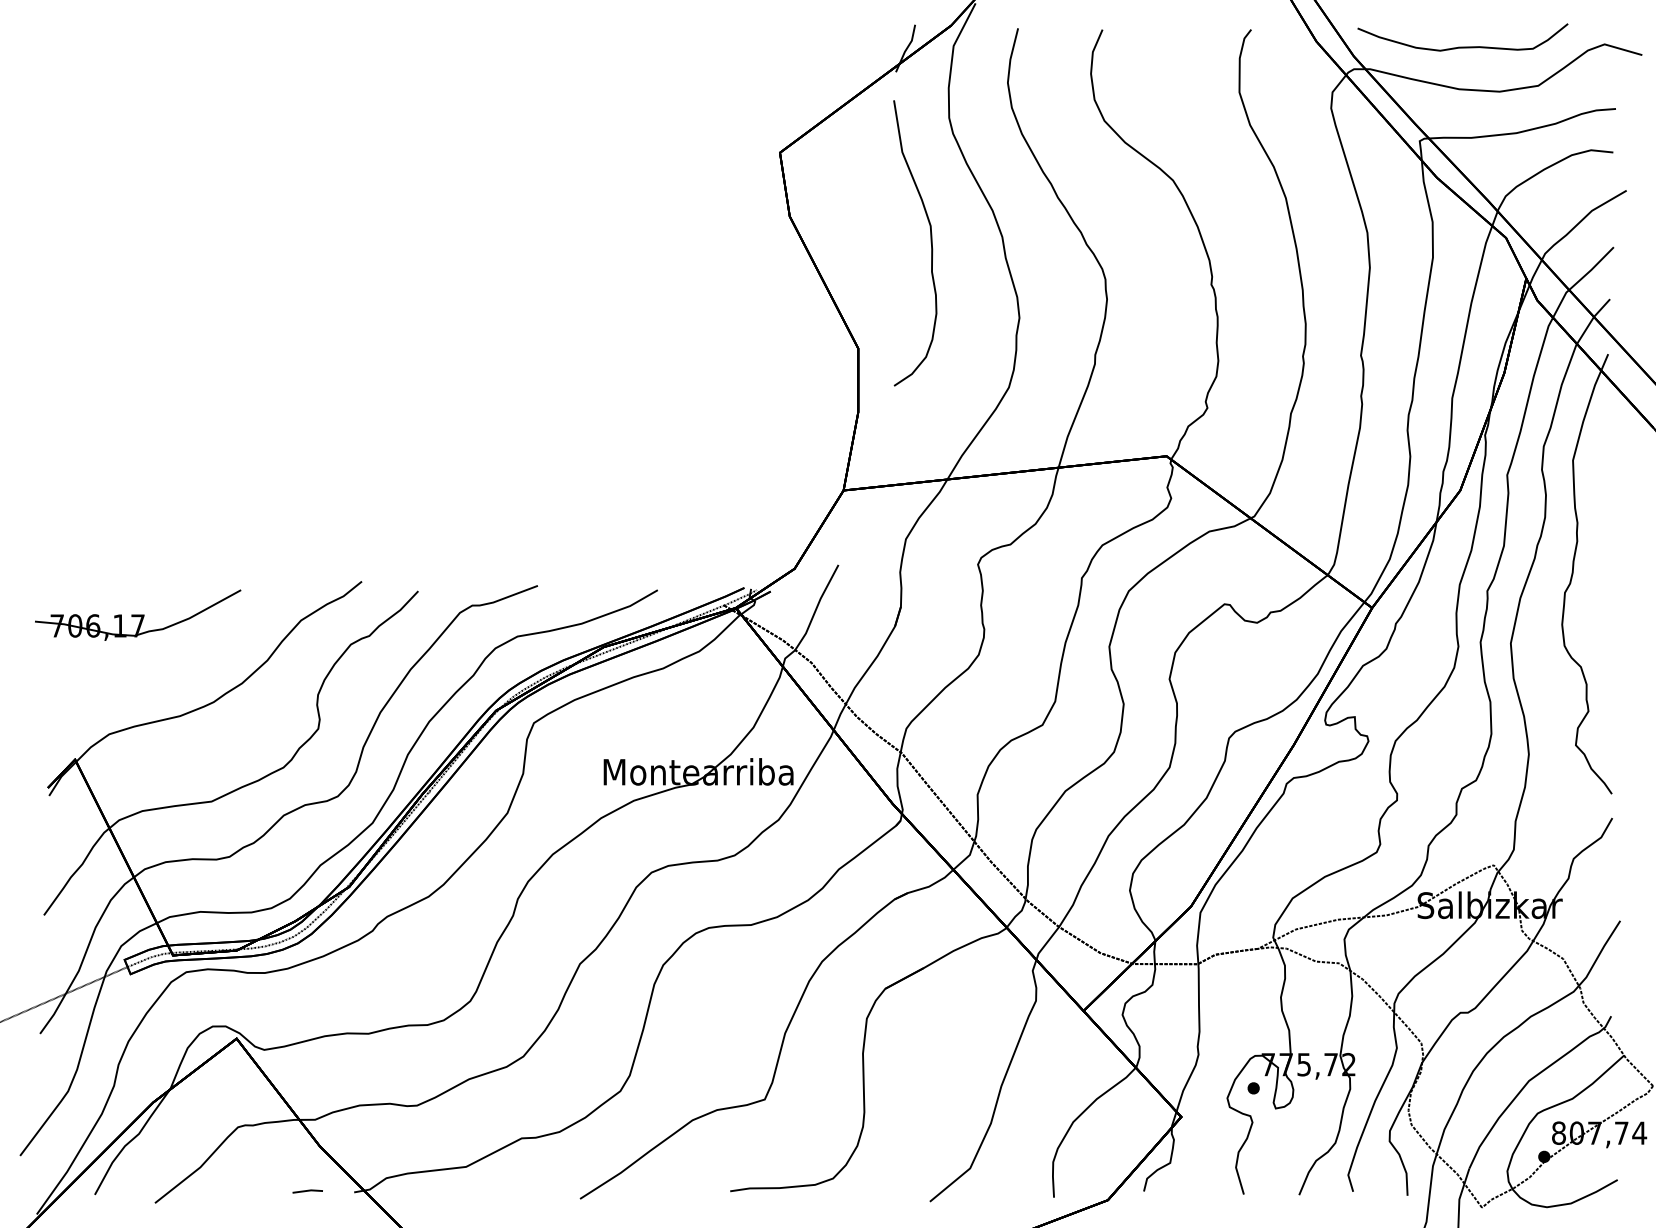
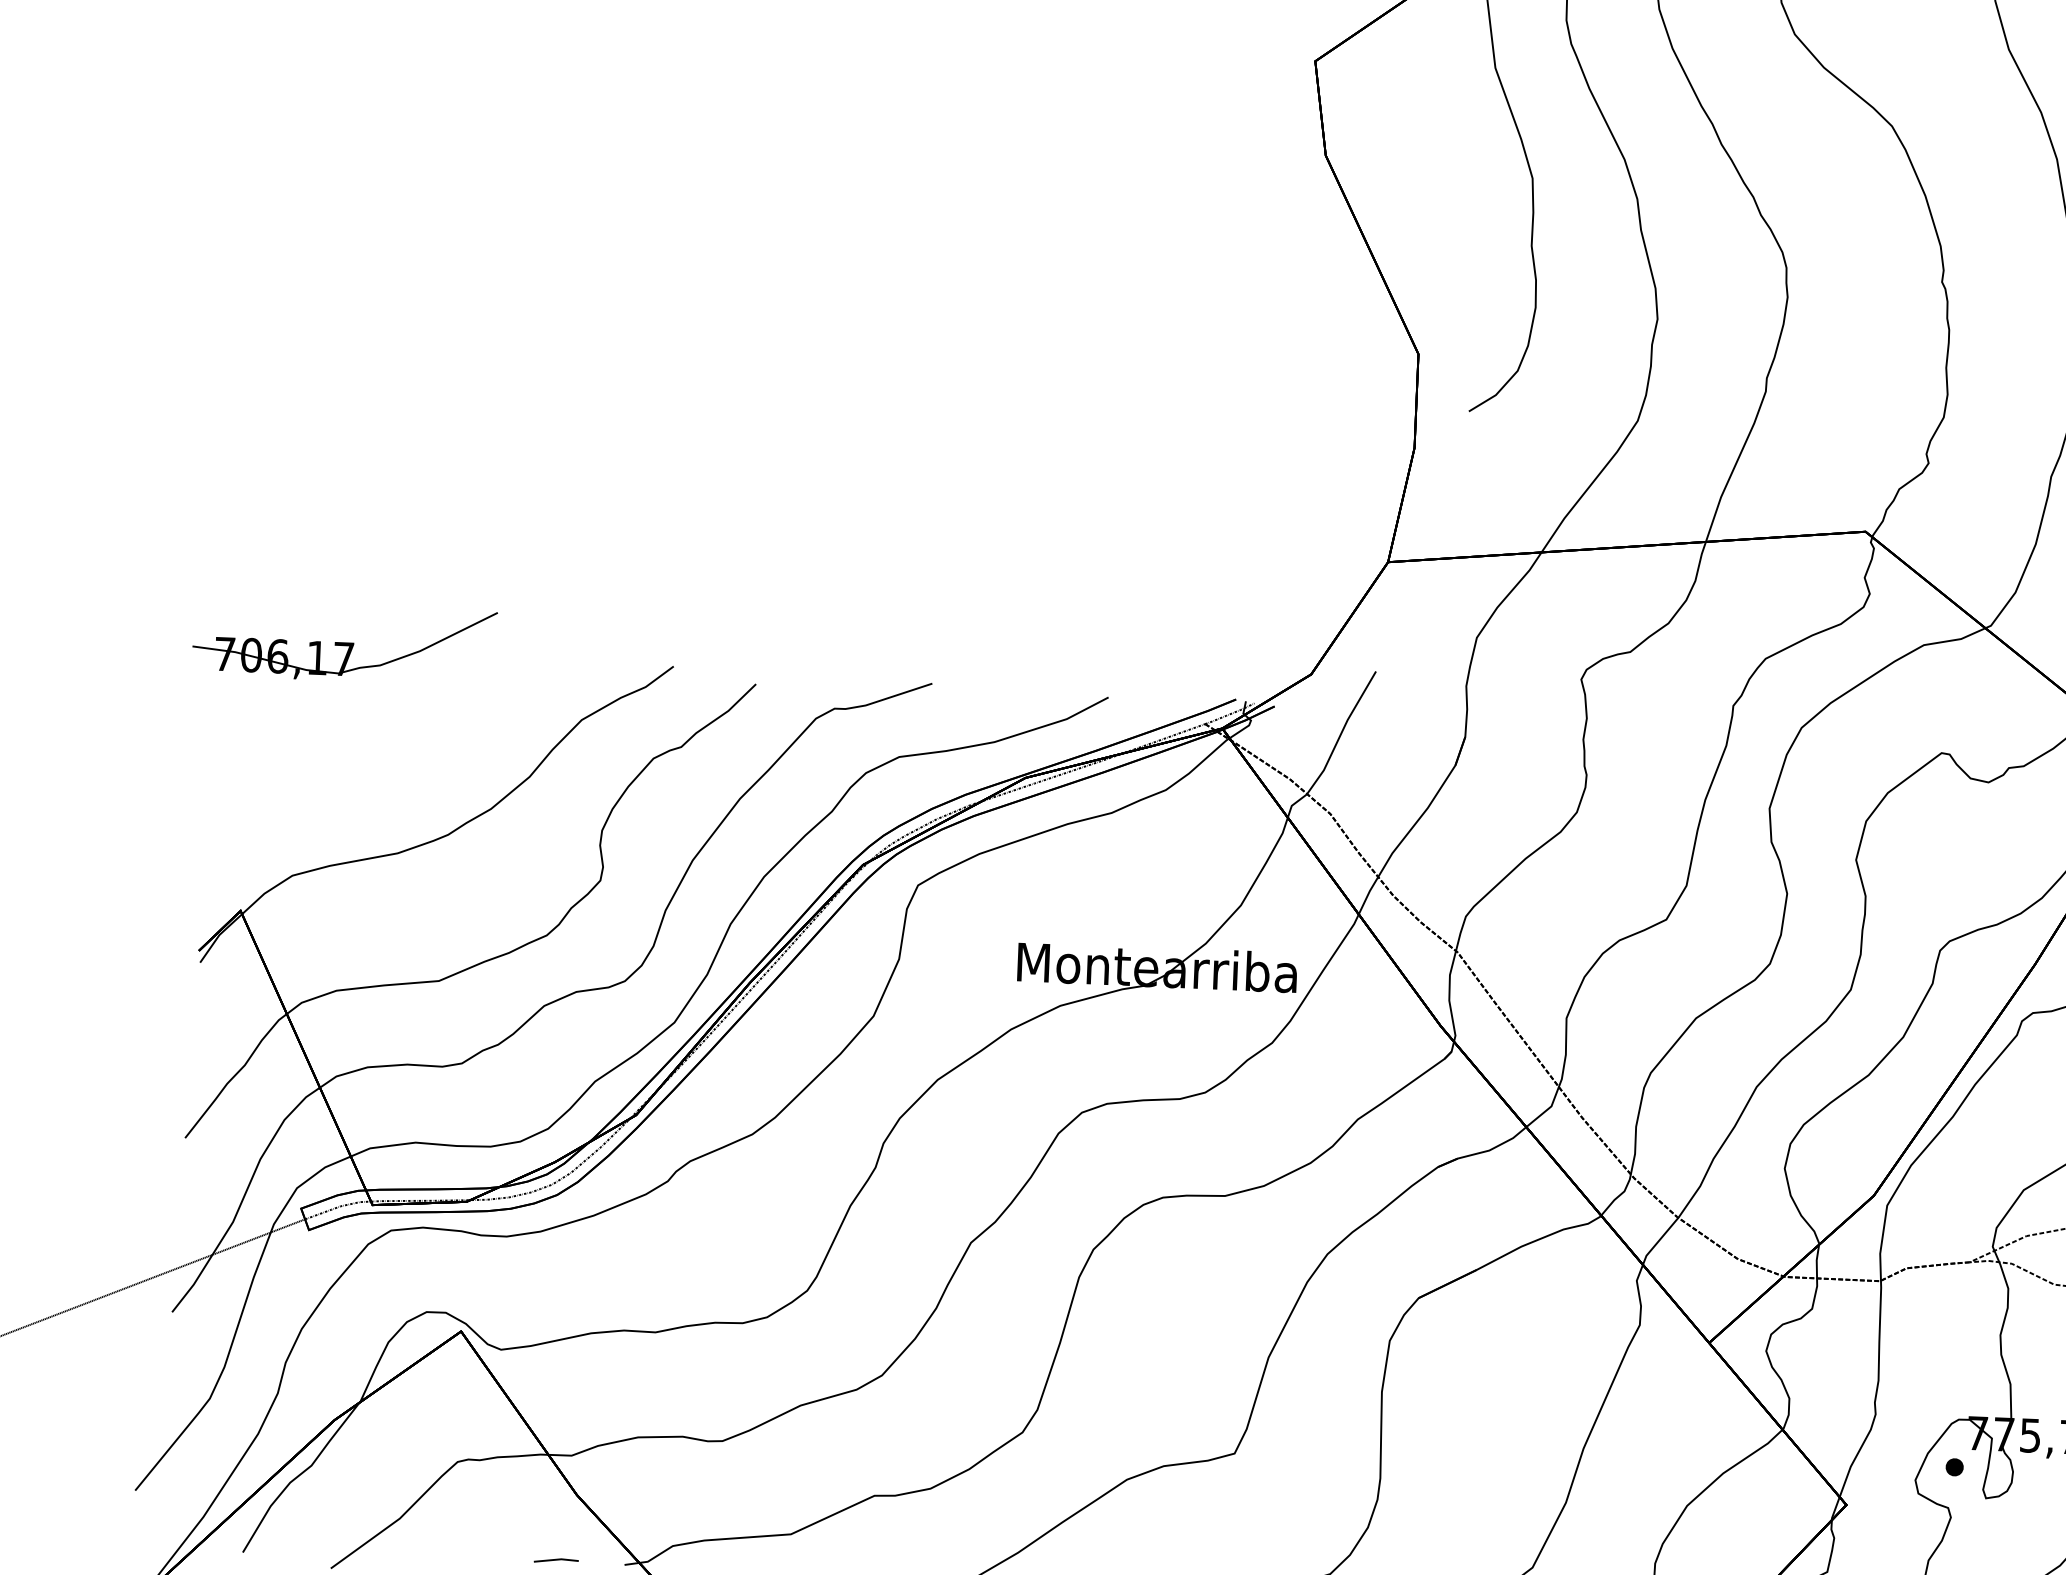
part: (138, 614) -> (345, 642), moved

